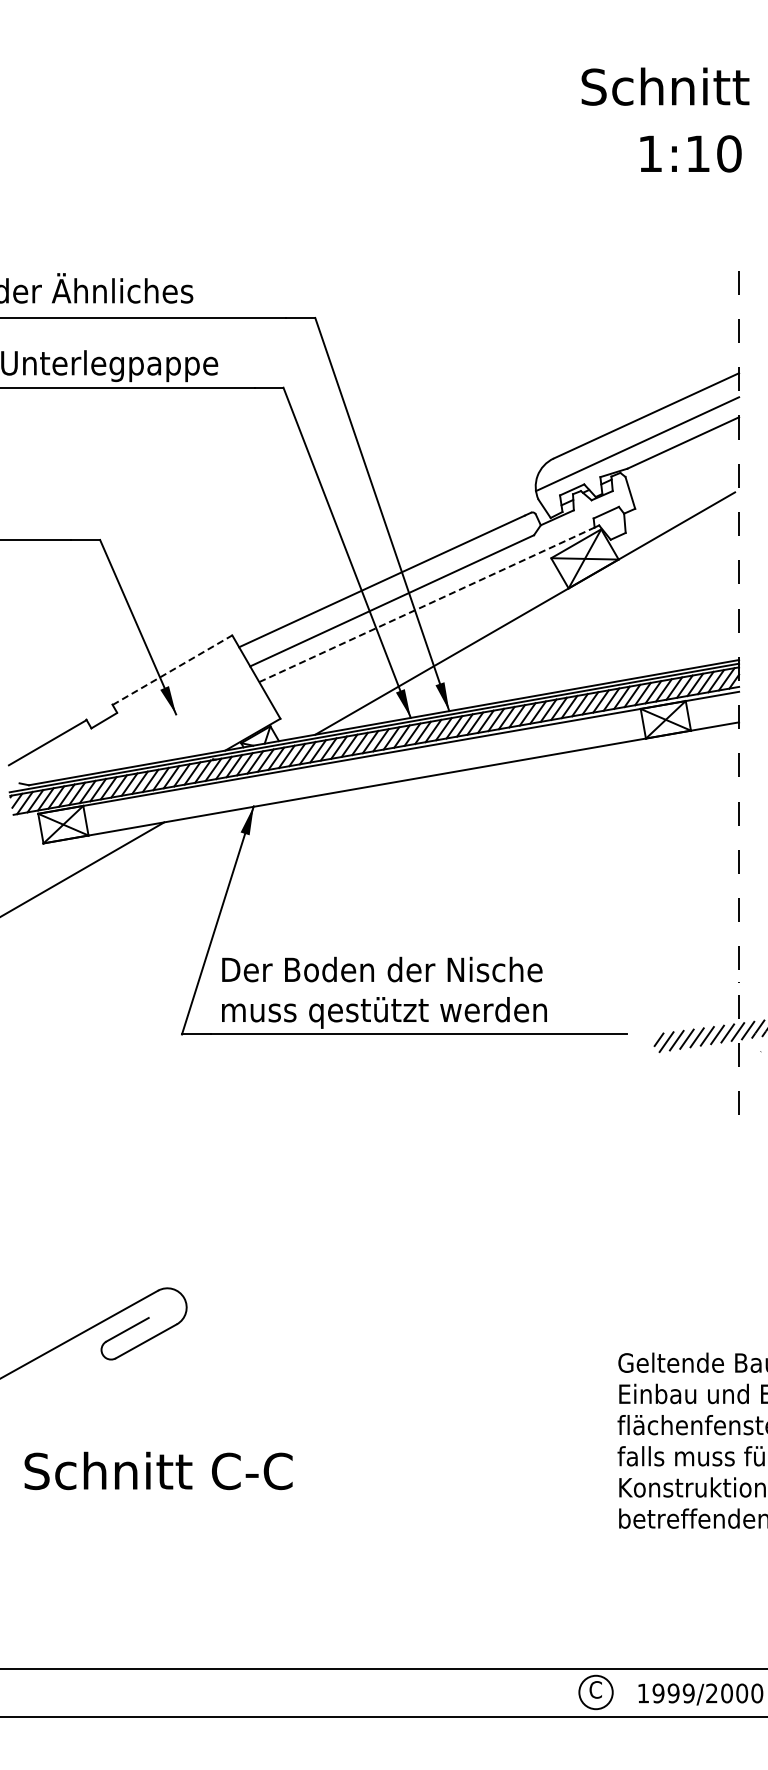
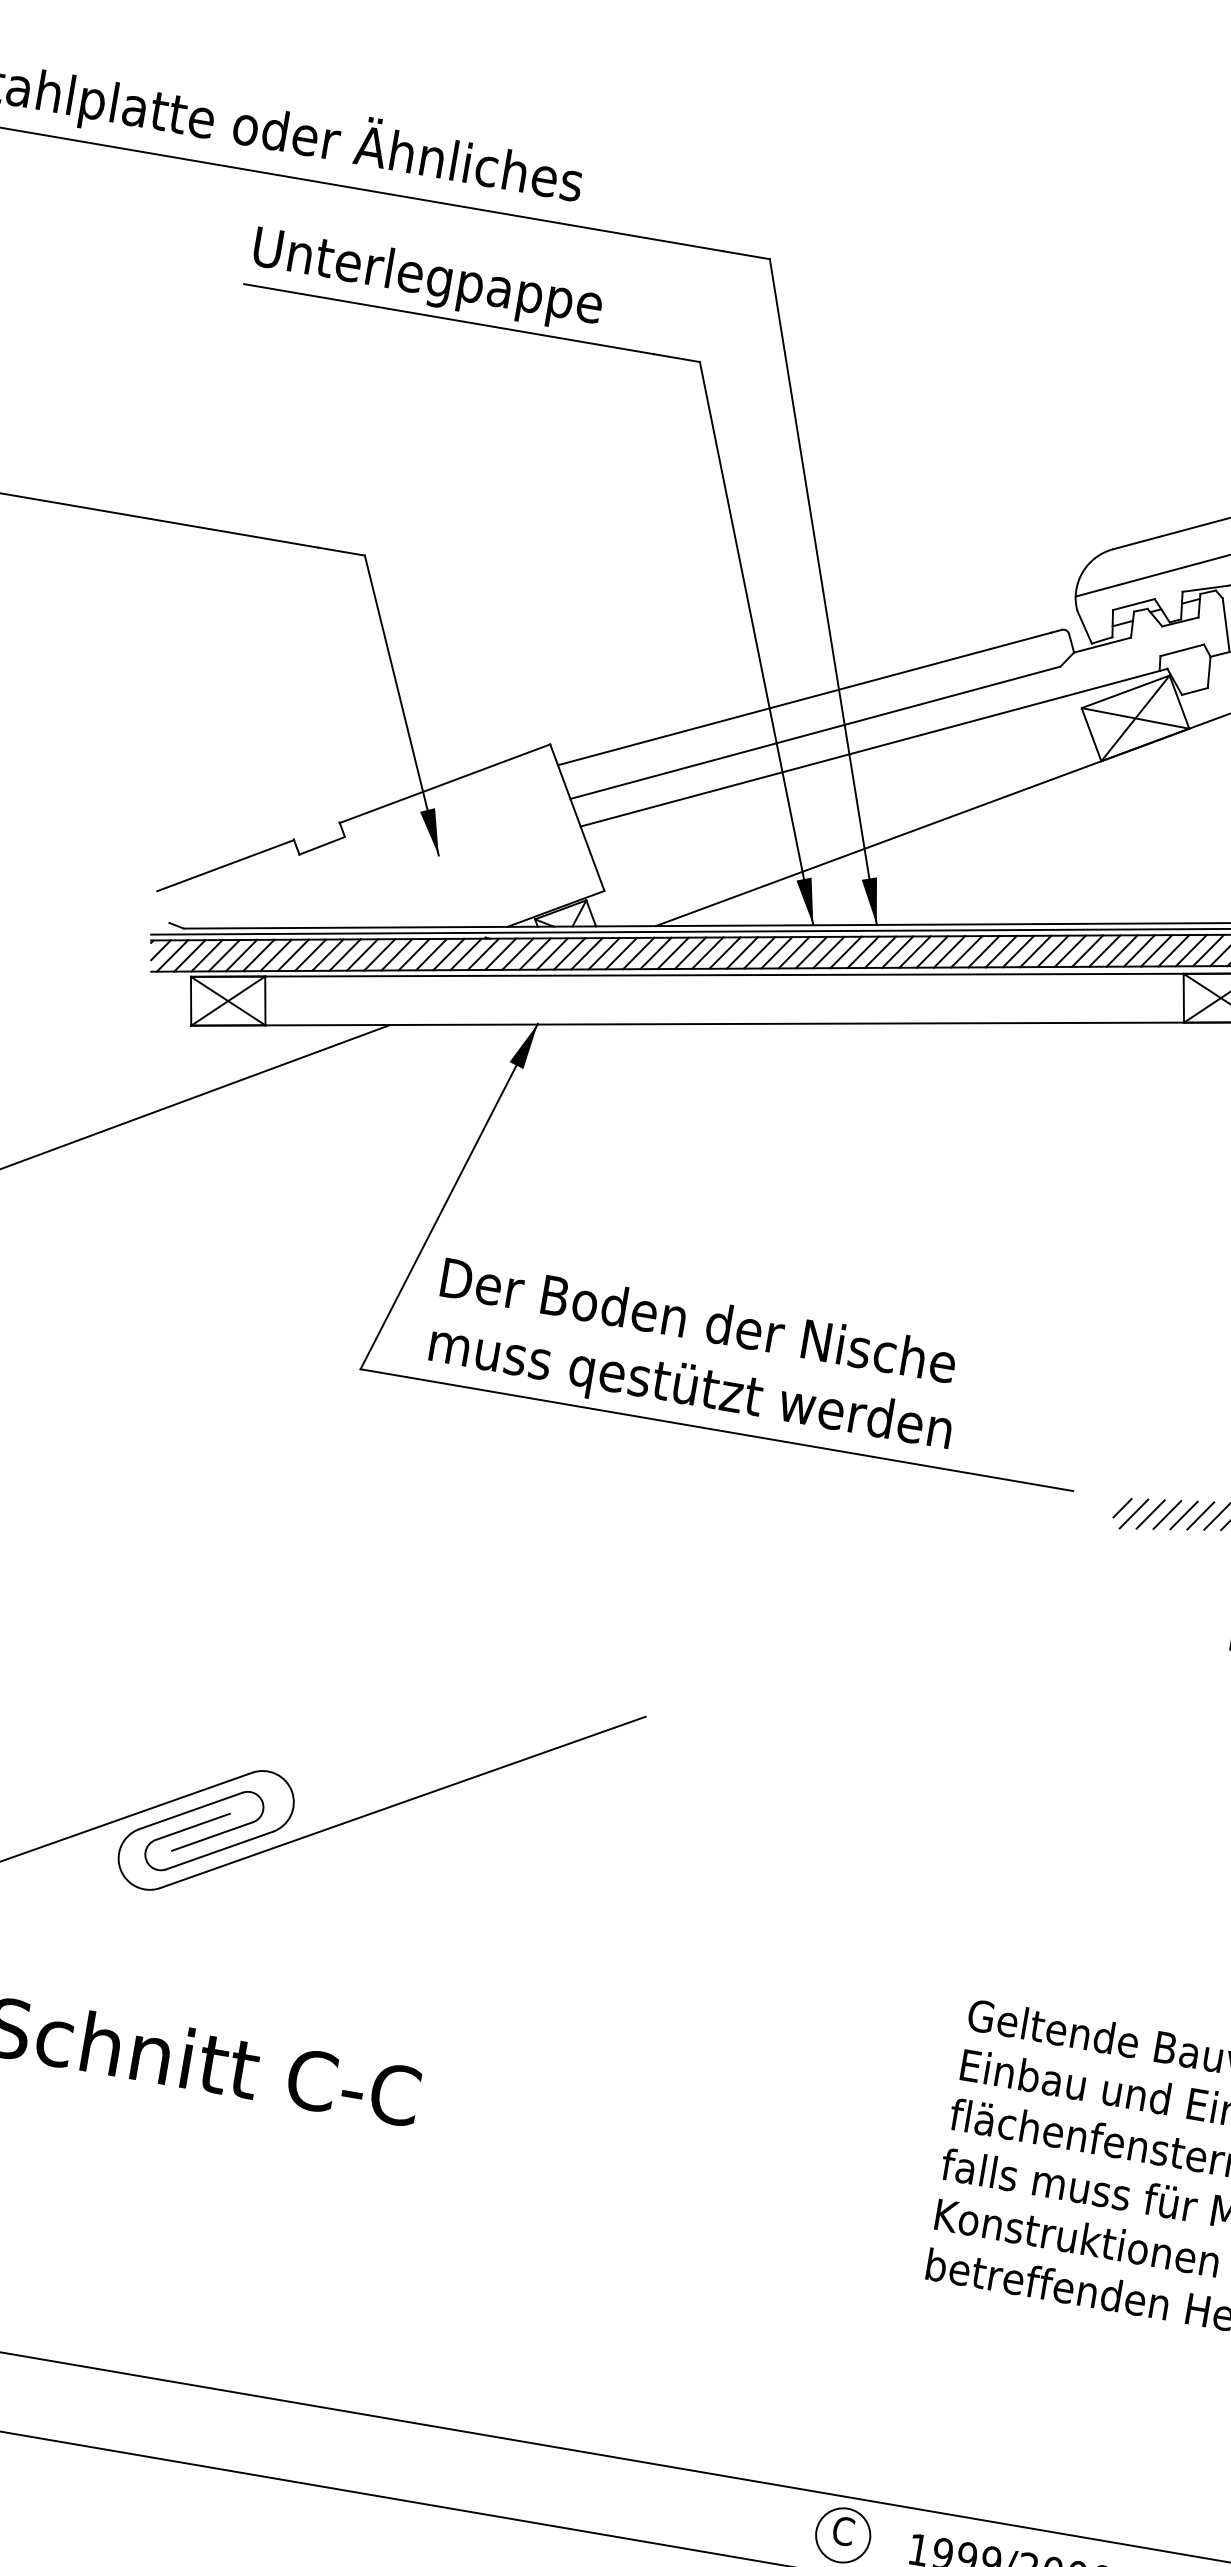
line: (426, 604) -> (869, 748), dashed -> solid
line: (172, 669) -> (445, 782), dashed -> solid
part: (238, 1293) -> (380, 1799), added

